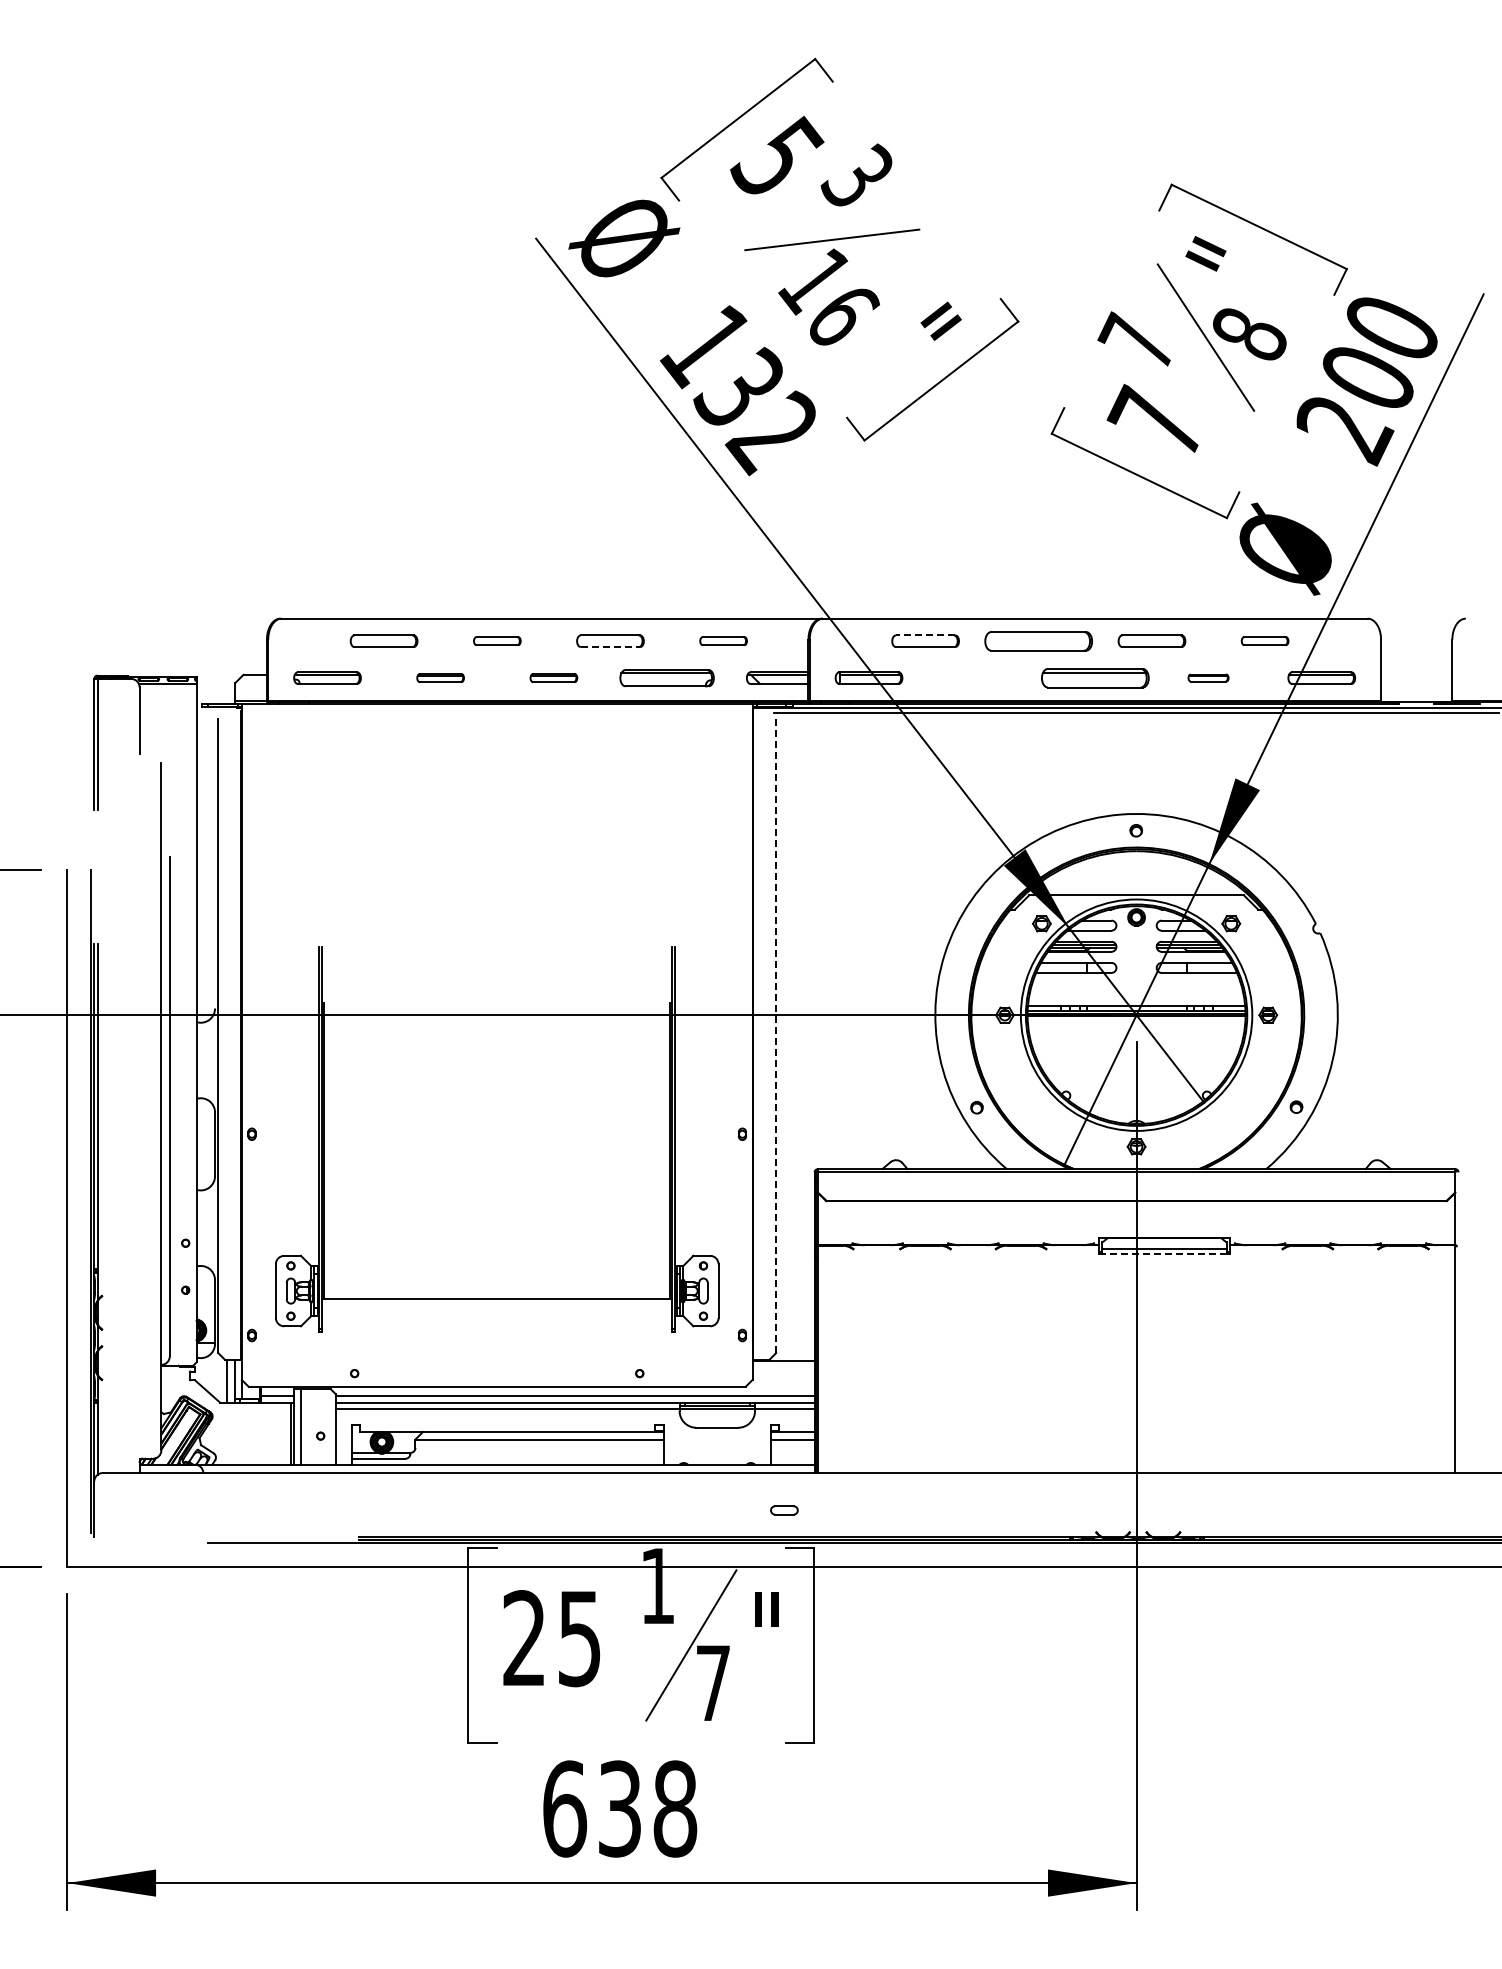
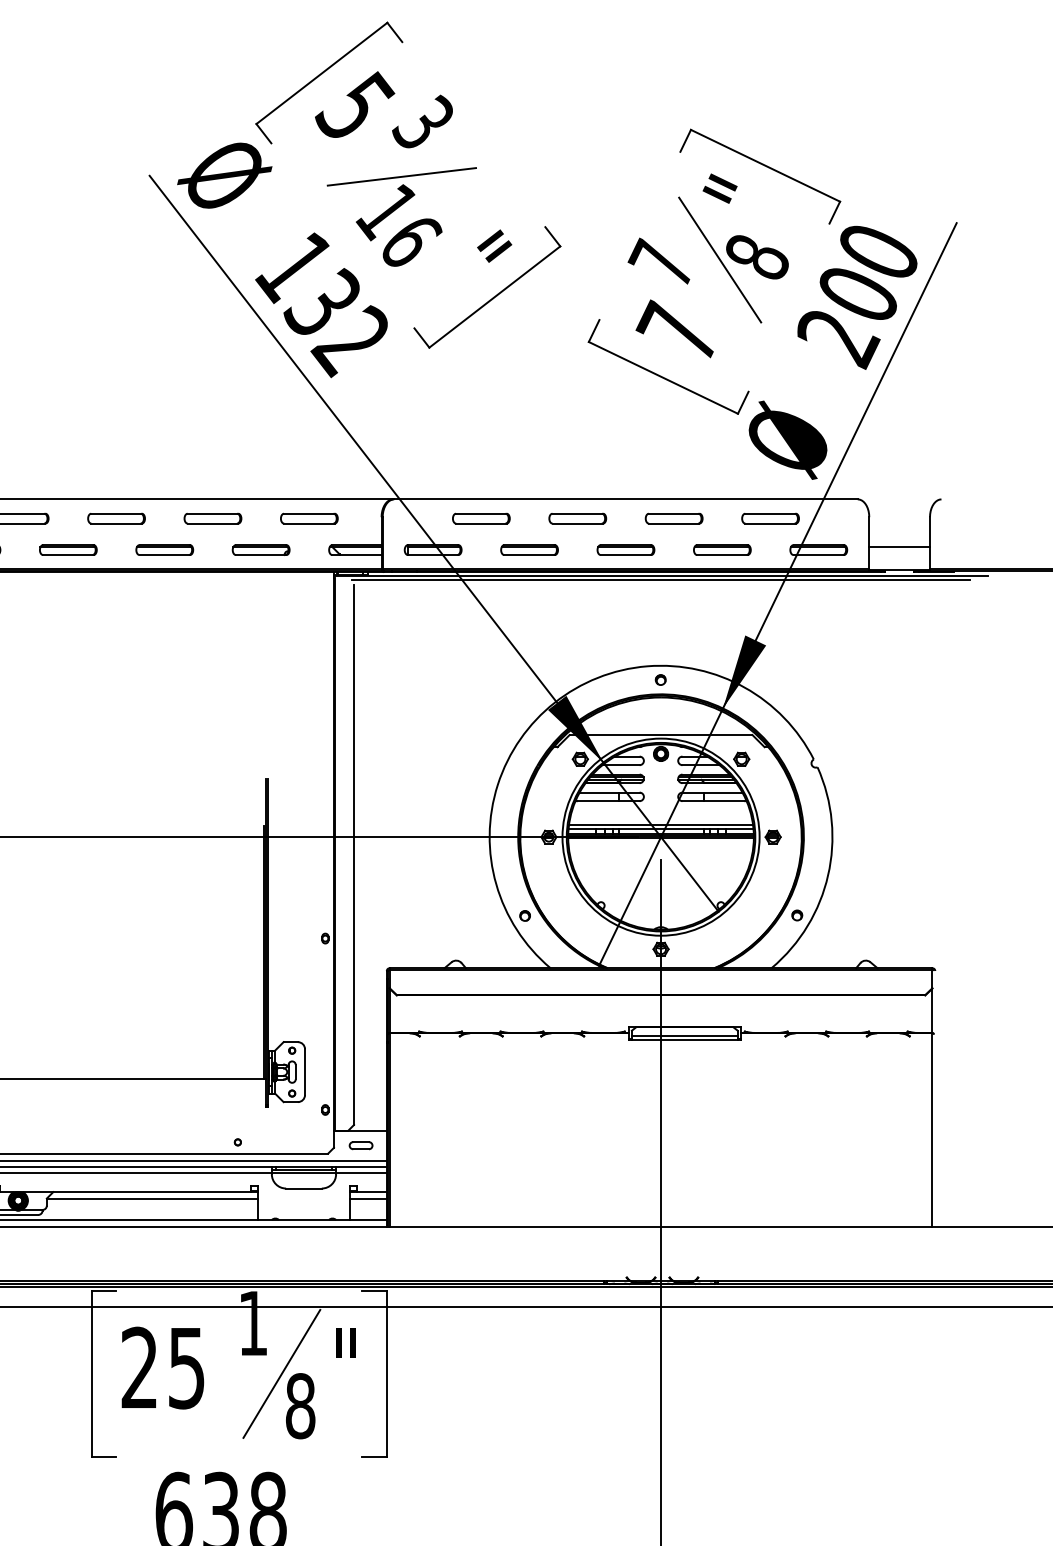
line: (925, 635) -> (481, 513), dashed -> solid
part: (497, 640) -> (116, 518), size x1.43
part: (723, 640) -> (309, 518), size x1.43
part: (1038, 640) -> (577, 518), size x0.62
part: (1264, 640) -> (770, 518), size x1.43
line: (610, 647) -> (212, 523), dashed -> solid
line: (1416, 674) -> (899, 546), added
part: (440, 677) -> (68, 549), size x1.43
part: (553, 677) -> (164, 549), size x1.43
part: (666, 677) -> (260, 549), size x0.71
part: (982, 677) -> (529, 549), added
part: (1095, 677) -> (626, 549), size x0.62
part: (1208, 677) -> (722, 549), size x1.67
line: (1136, 1001) -> (660, 825), added
line: (776, 1036) -> (354, 855), dashed -> solid
line: (1163, 1253) -> (683, 1040), dashed -> solid
part: (784, 1510) -> (361, 1145), moved
text: (713, 1683) -> (300, 1406), 7 -> 8

